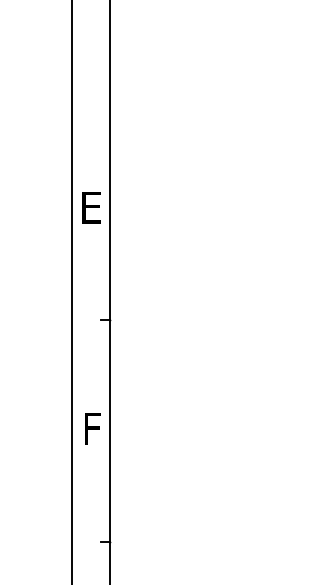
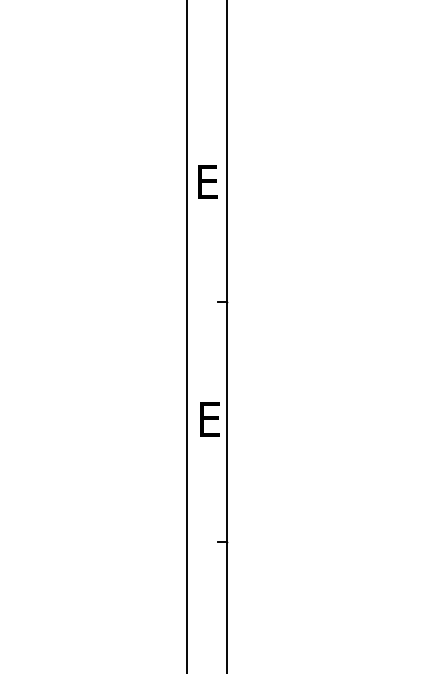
text: (95, 428) -> (211, 419), F -> E

